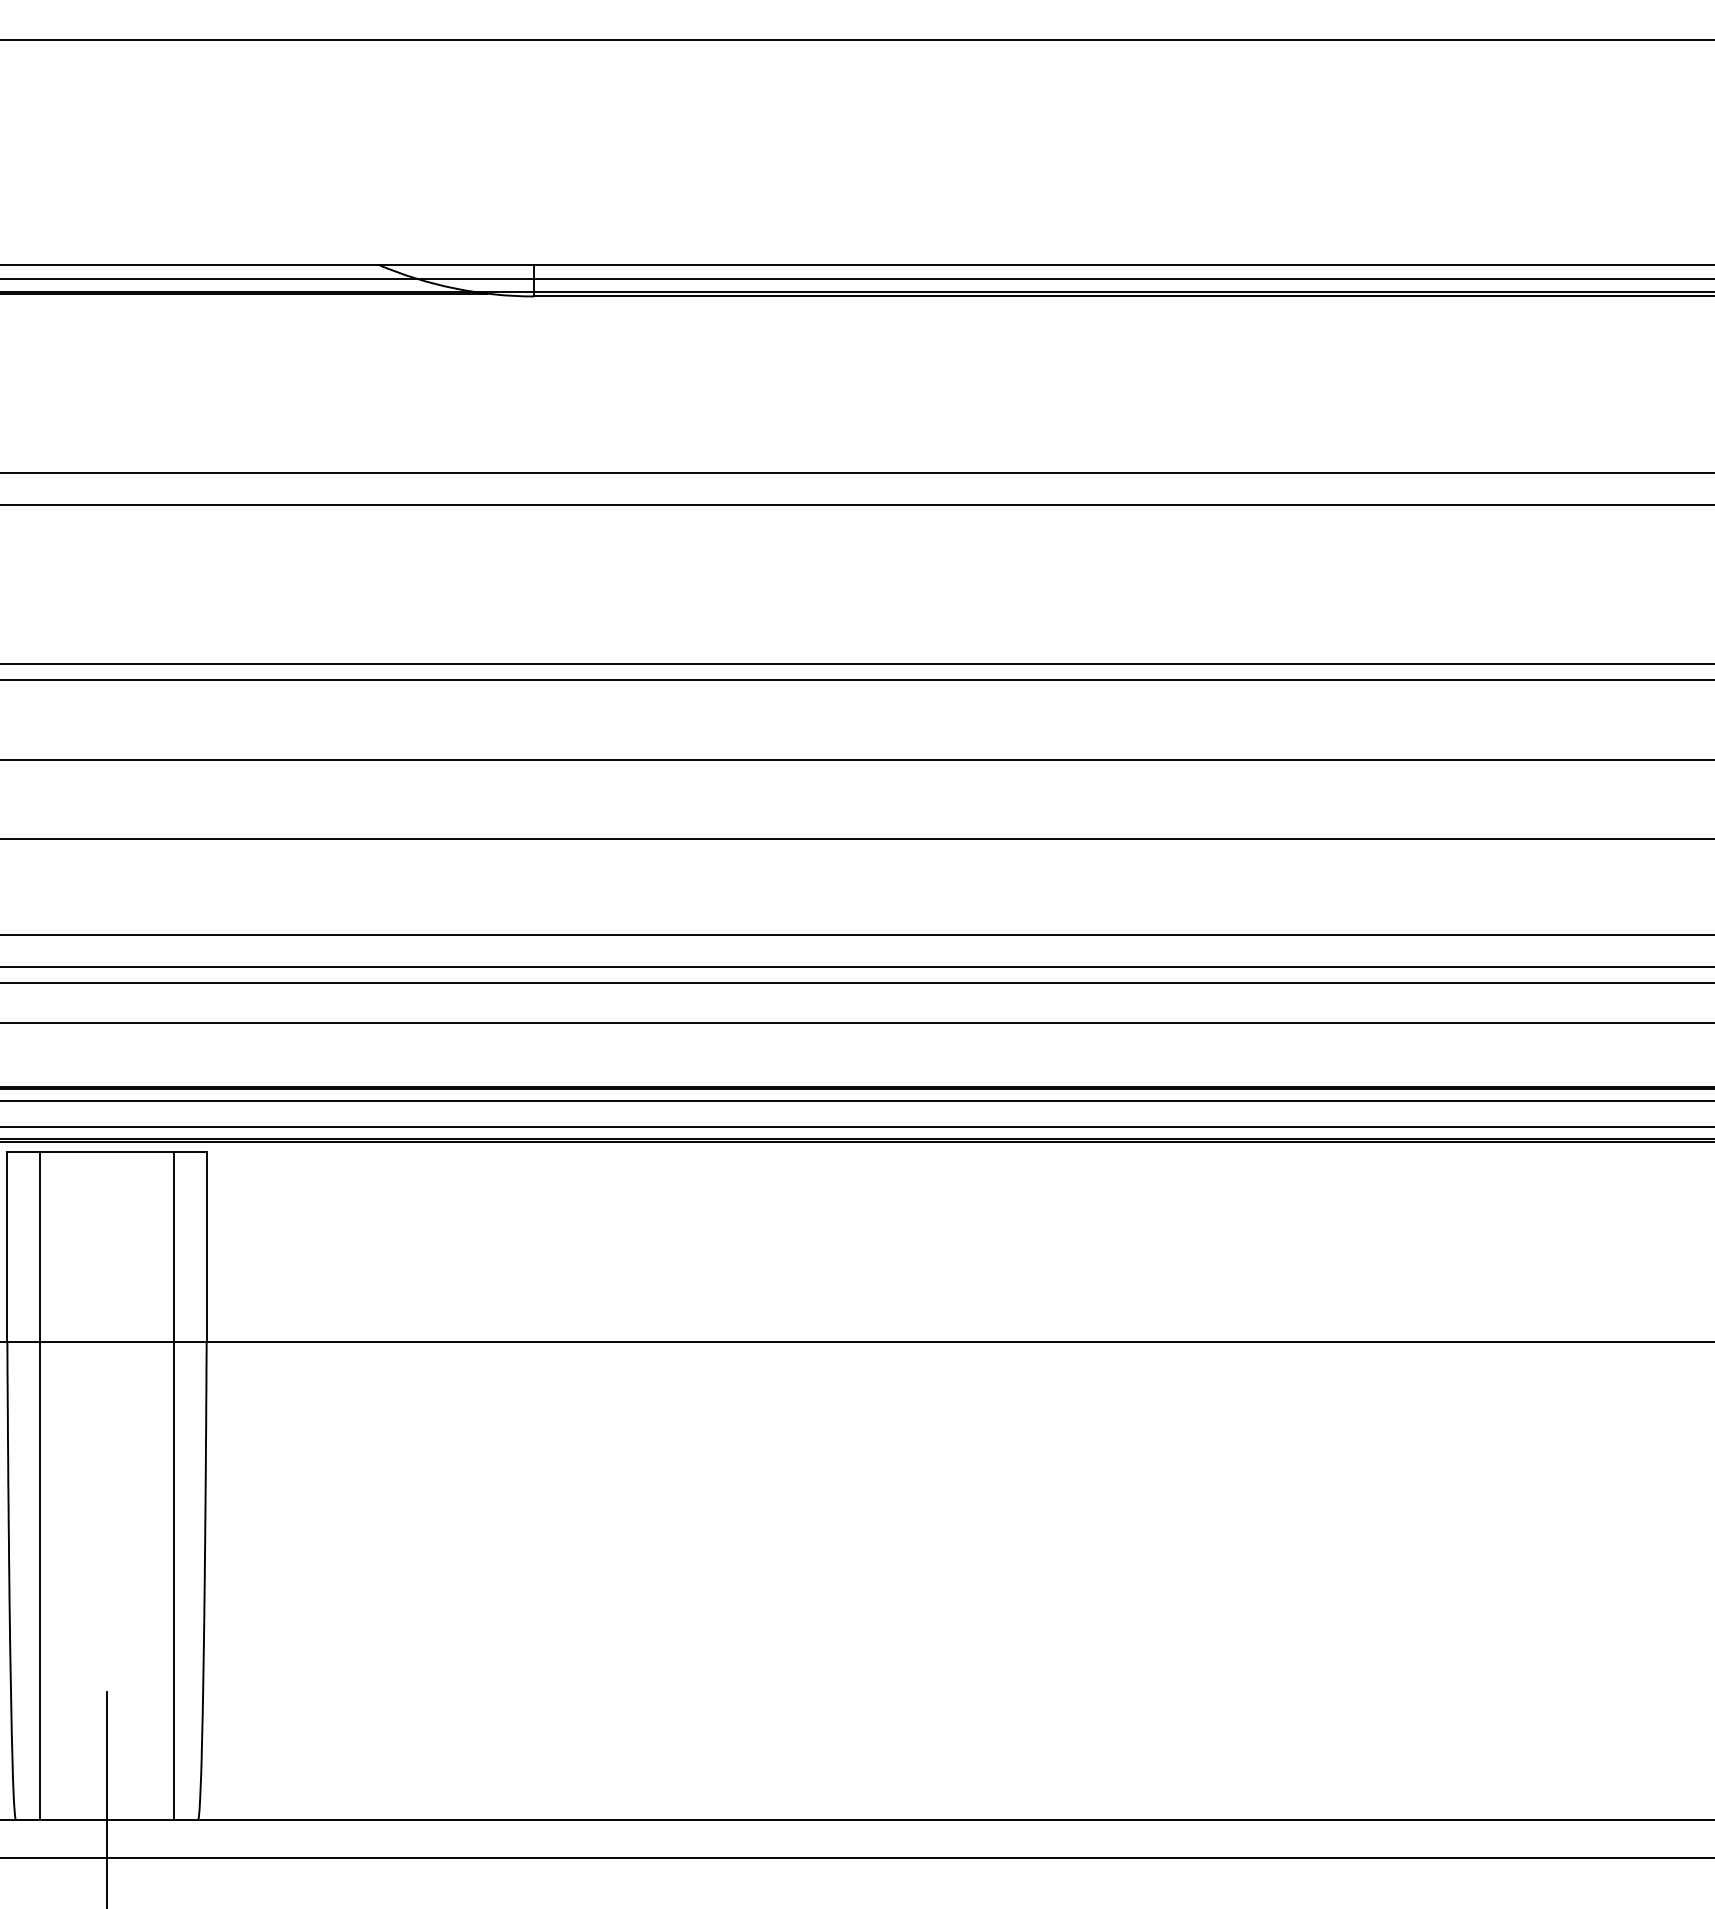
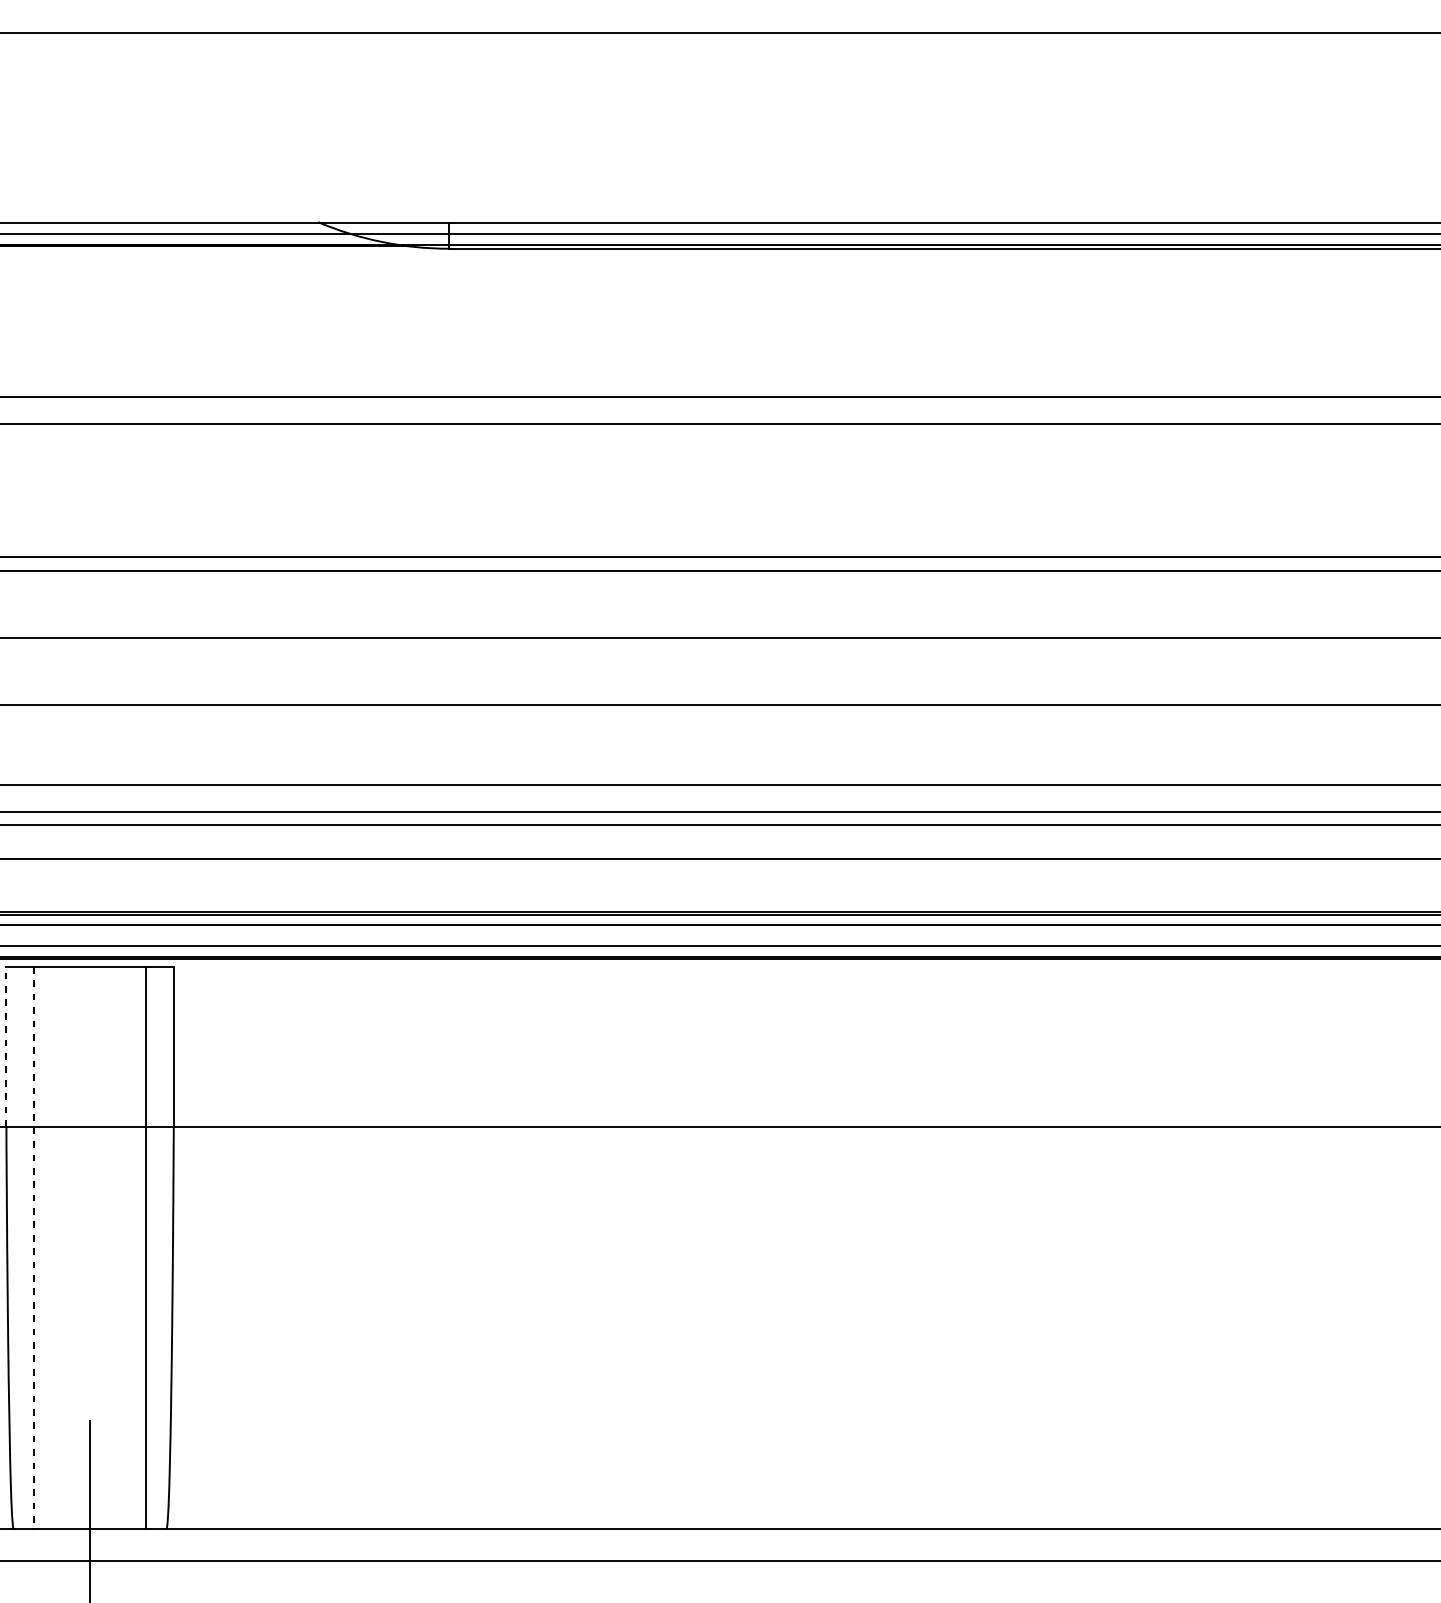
line: (7, 1246) -> (6, 1046), solid -> dashed
line: (40, 1486) -> (34, 1248), solid -> dashed

